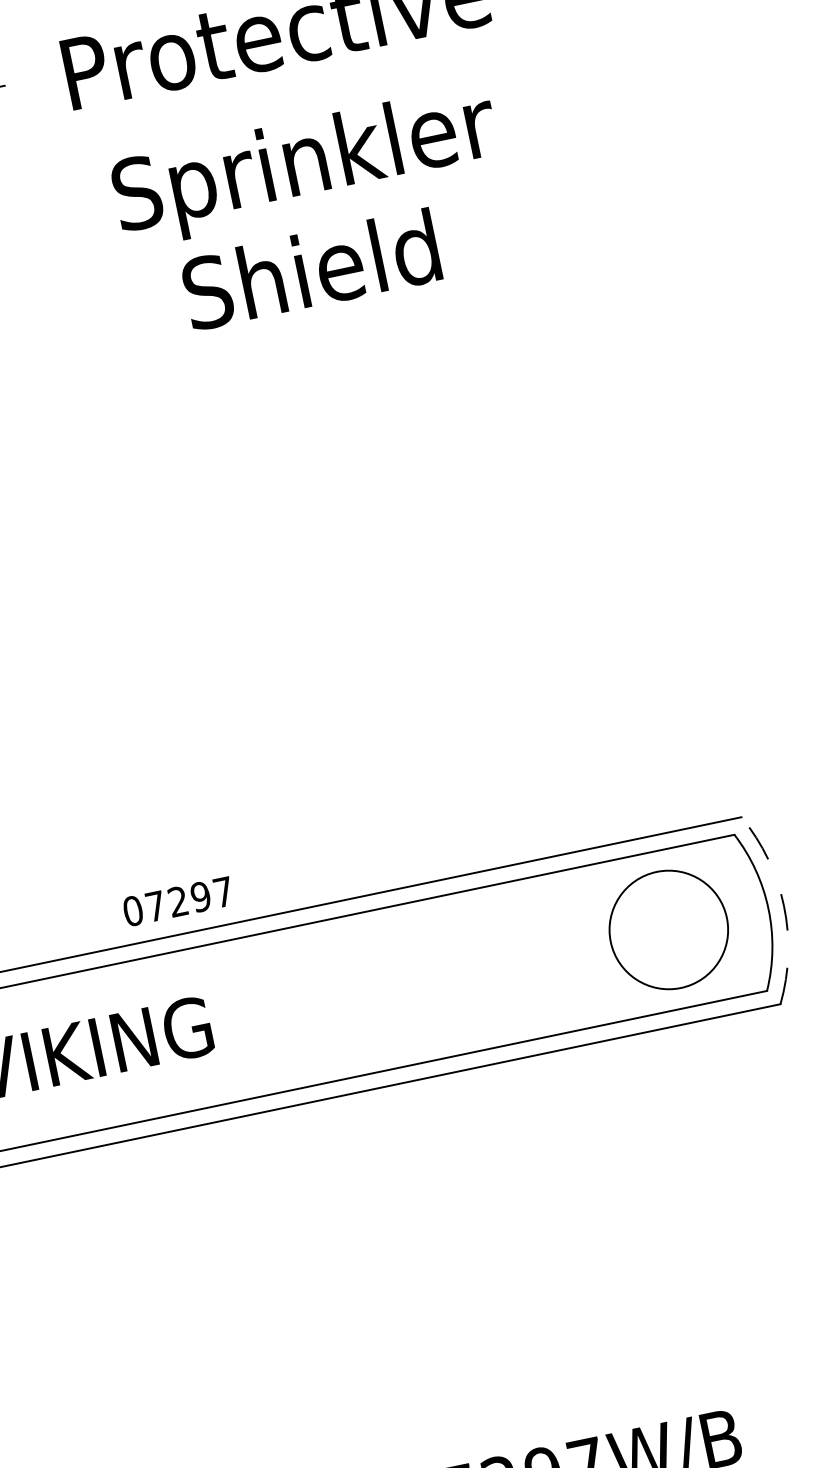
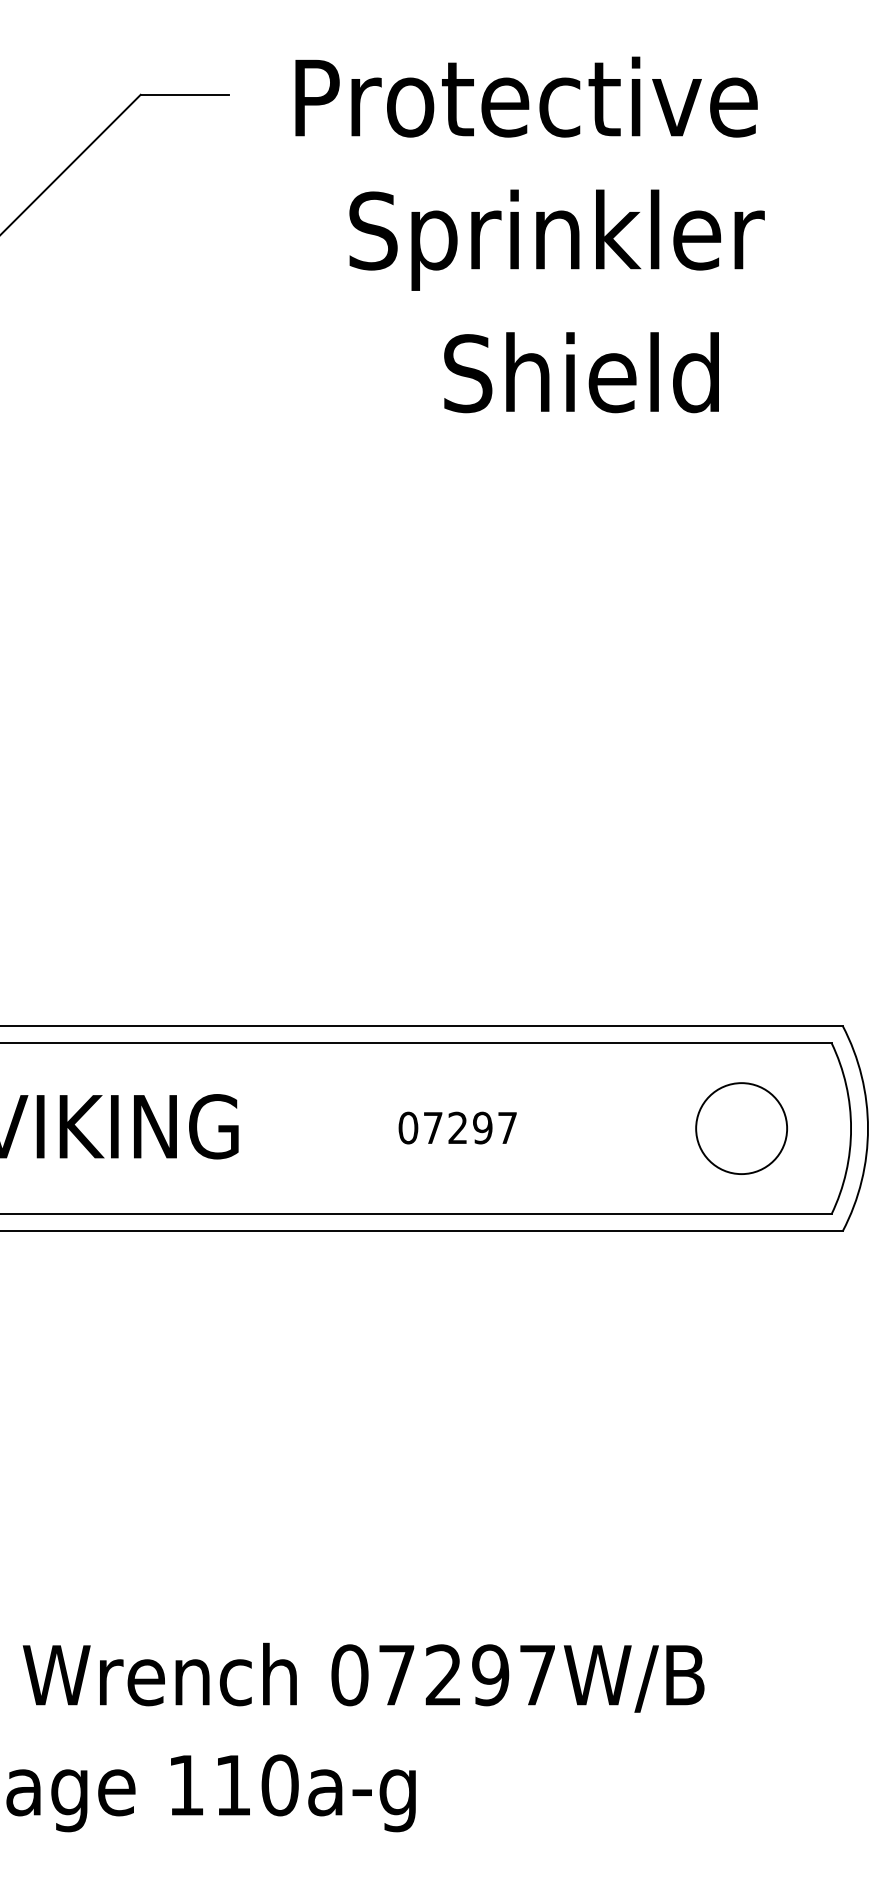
text: (305, 166) -> (556, 239), moved
text: (311, 269) -> (581, 372), moved
text: (177, 901) -> (457, 1127), moved
arc: (784, 905) -> (868, 1128), dashed -> solid
circle: (668, 929) -> (741, 1128), size x0.71

